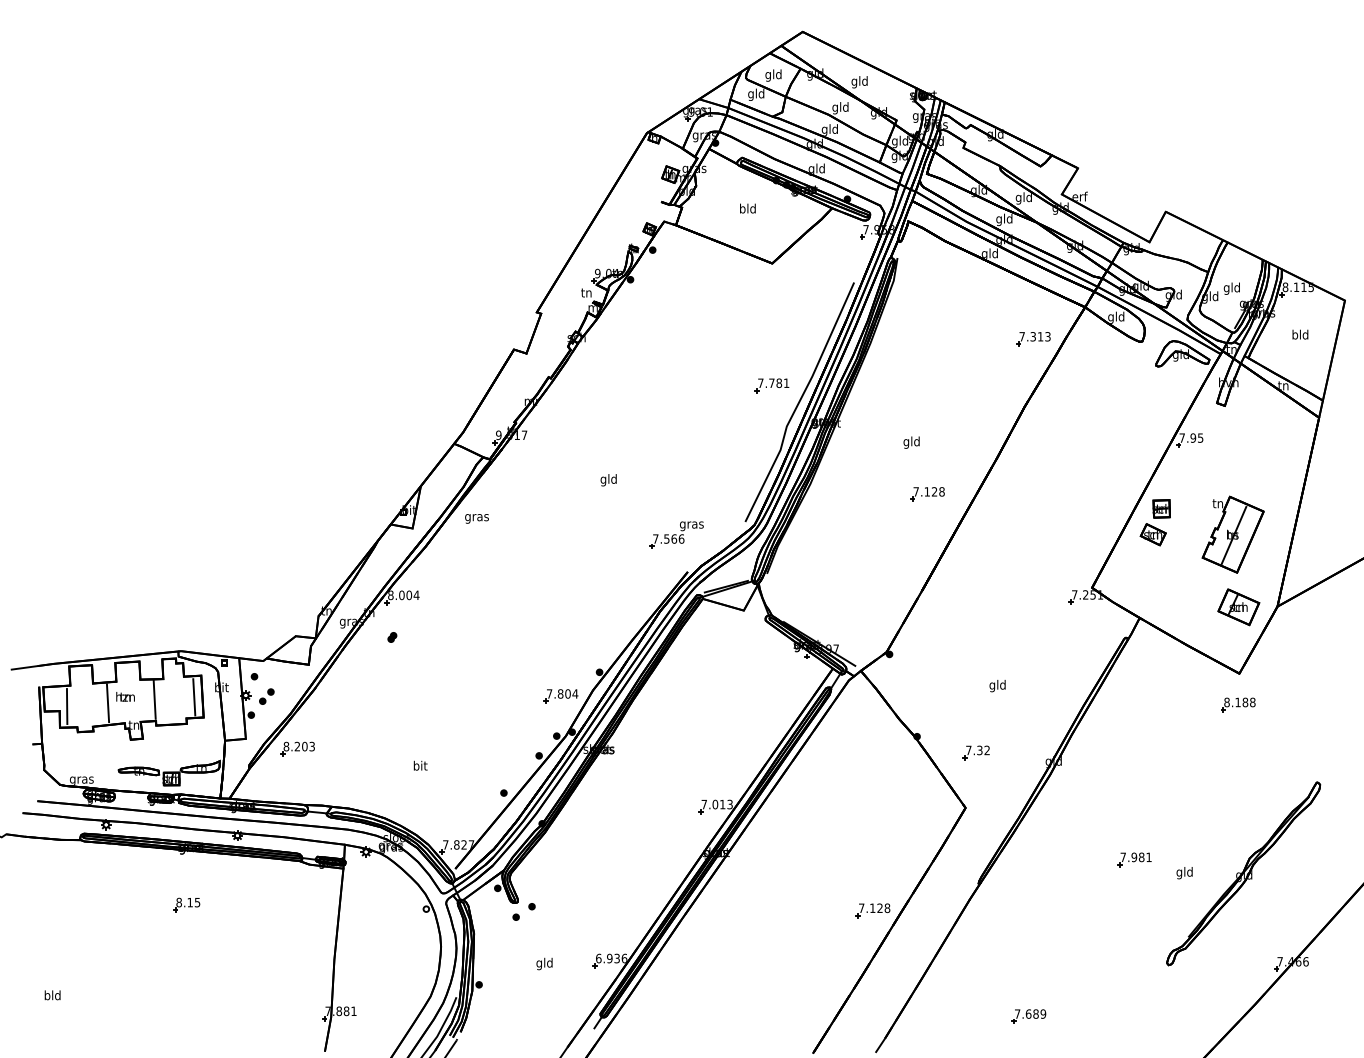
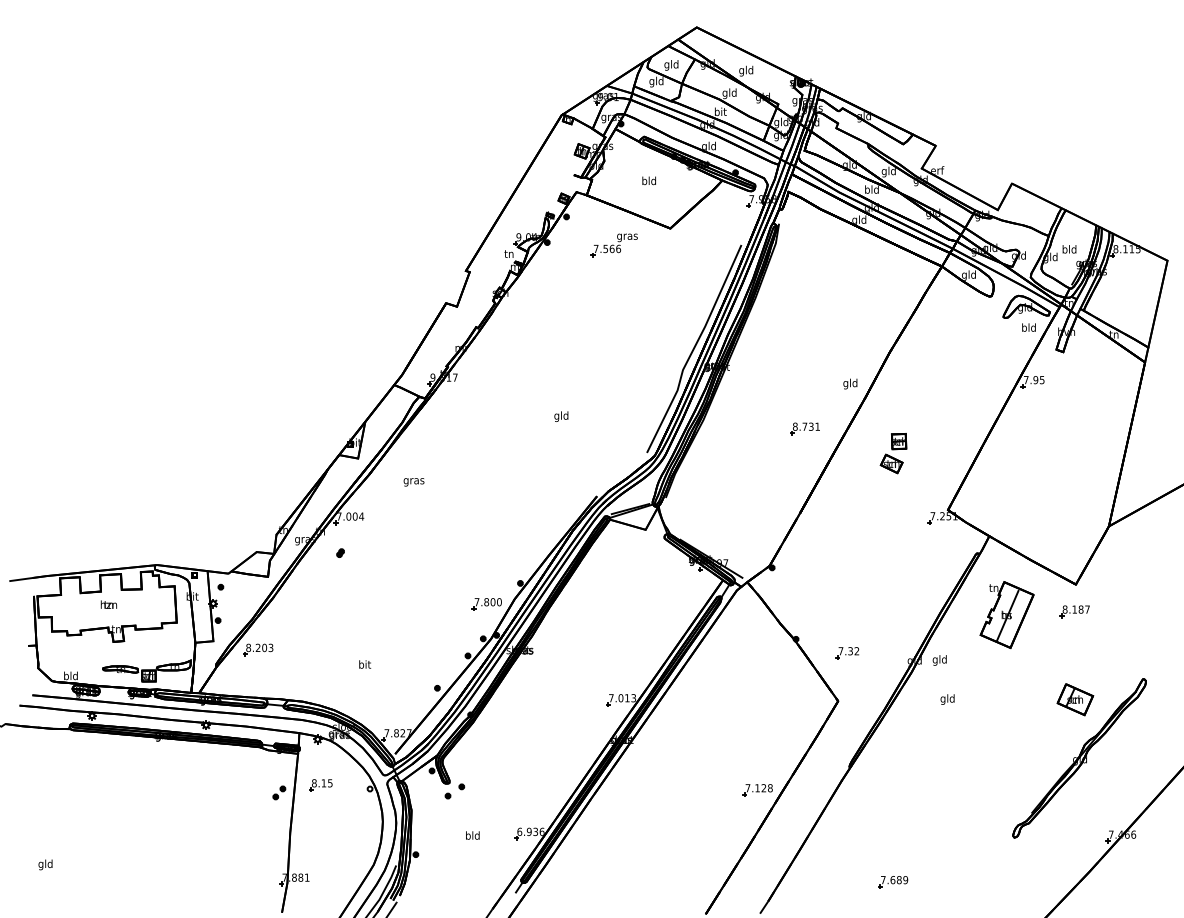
text: (829, 129) -> (720, 112), gld -> bit
text: (999, 219) -> (867, 190), gld -> bld
text: (1226, 288) -> (1064, 250), gld -> bld
text: (1300, 334) -> (1029, 327), moved
part: (1033, 339) -> (897, 294), removed
part: (771, 385) -> (669, 334), removed
text: (911, 442) -> (850, 383), moved
text: (608, 480) -> (561, 416), moved
text: (928, 491) -> (805, 426), 7.128 -> 8.731
text: (476, 518) -> (413, 482), moved
part: (1154, 522) -> (892, 453), moved
part: (676, 534) -> (614, 245), moved
part: (1232, 534) -> (1006, 614), moved
text: (390, 595) -> (338, 516), 8.004 -> 7.004
part: (1238, 607) -> (1075, 699), moved
text: (997, 686) -> (939, 660), moved
text: (575, 693) -> (499, 601), 7.804 -> 7.800
part: (266, 696) -> (279, 792), moved
line: (194, 697) -> (168, 605), removed
line: (154, 699) -> (134, 607), removed
text: (1252, 702) -> (1087, 609), 8.188 -> 8.187
line: (107, 703) -> (93, 610), removed
line: (66, 706) -> (57, 613), removed
text: (81, 779) -> (70, 676), gras -> bld
part: (1134, 859) -> (984, 745), removed
text: (1184, 873) -> (947, 699), moved
part: (186, 904) -> (320, 784), moved
text: (539, 963) -> (468, 836), gld -> bld
text: (47, 996) -> (41, 864), bld -> gld

